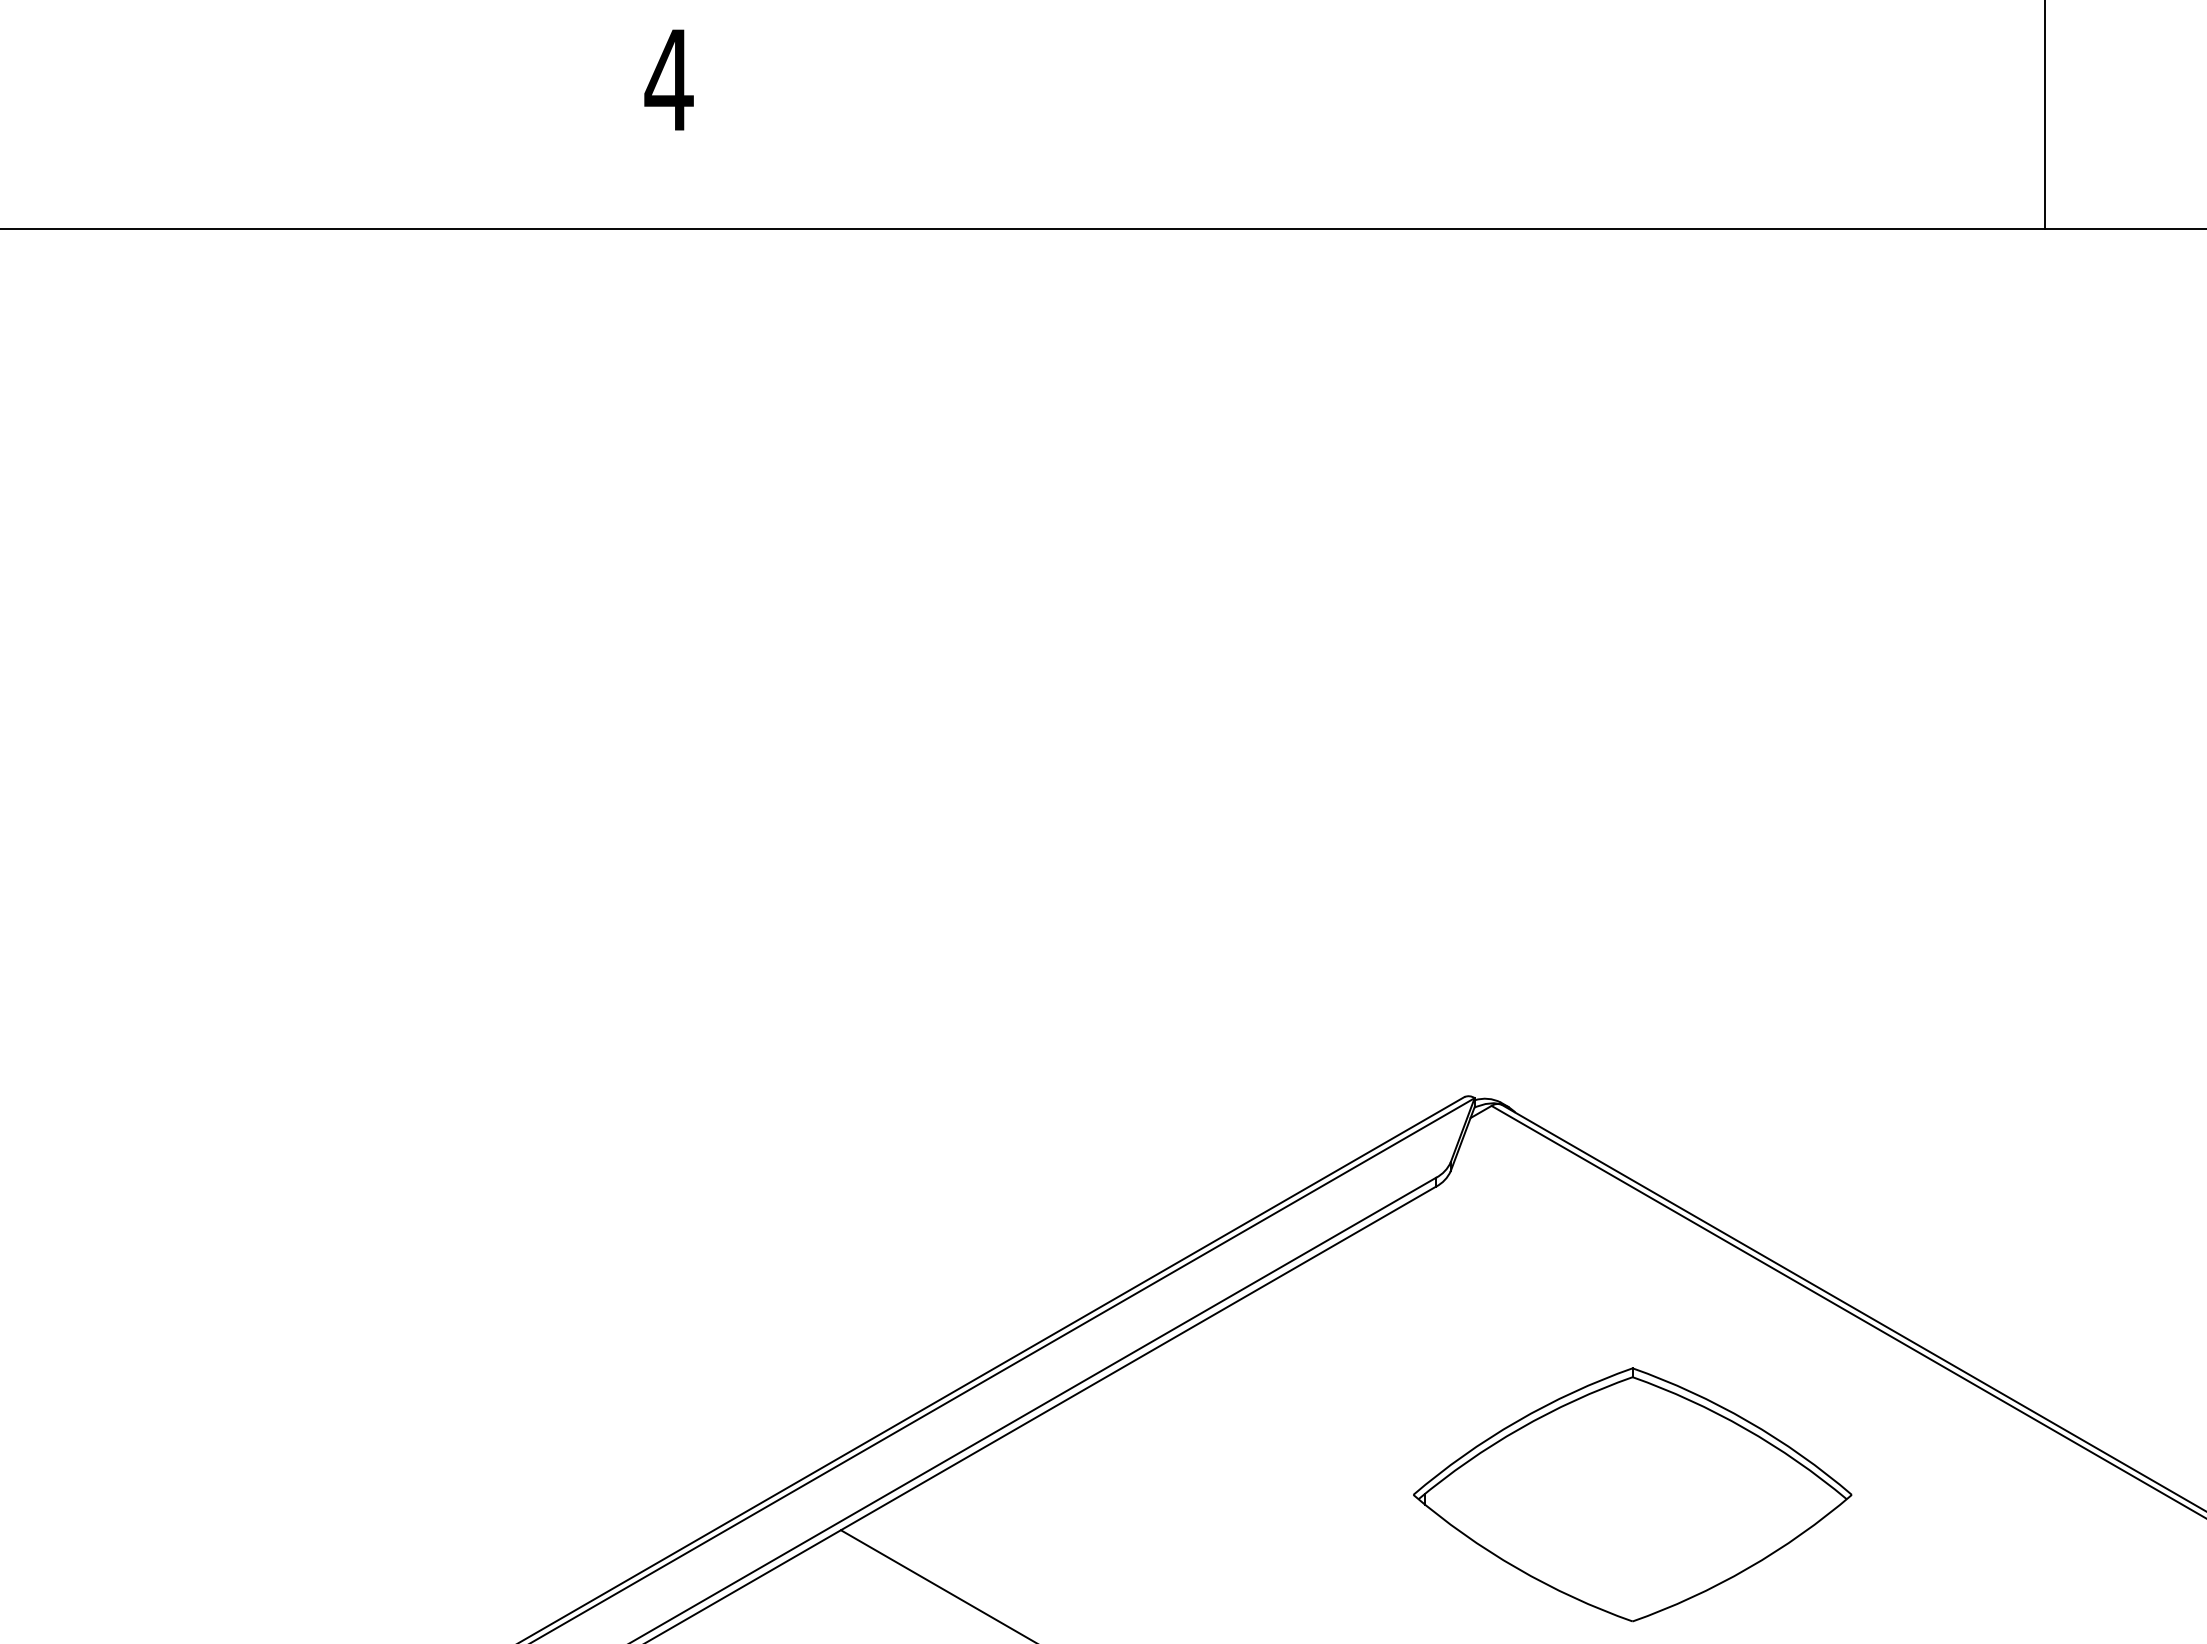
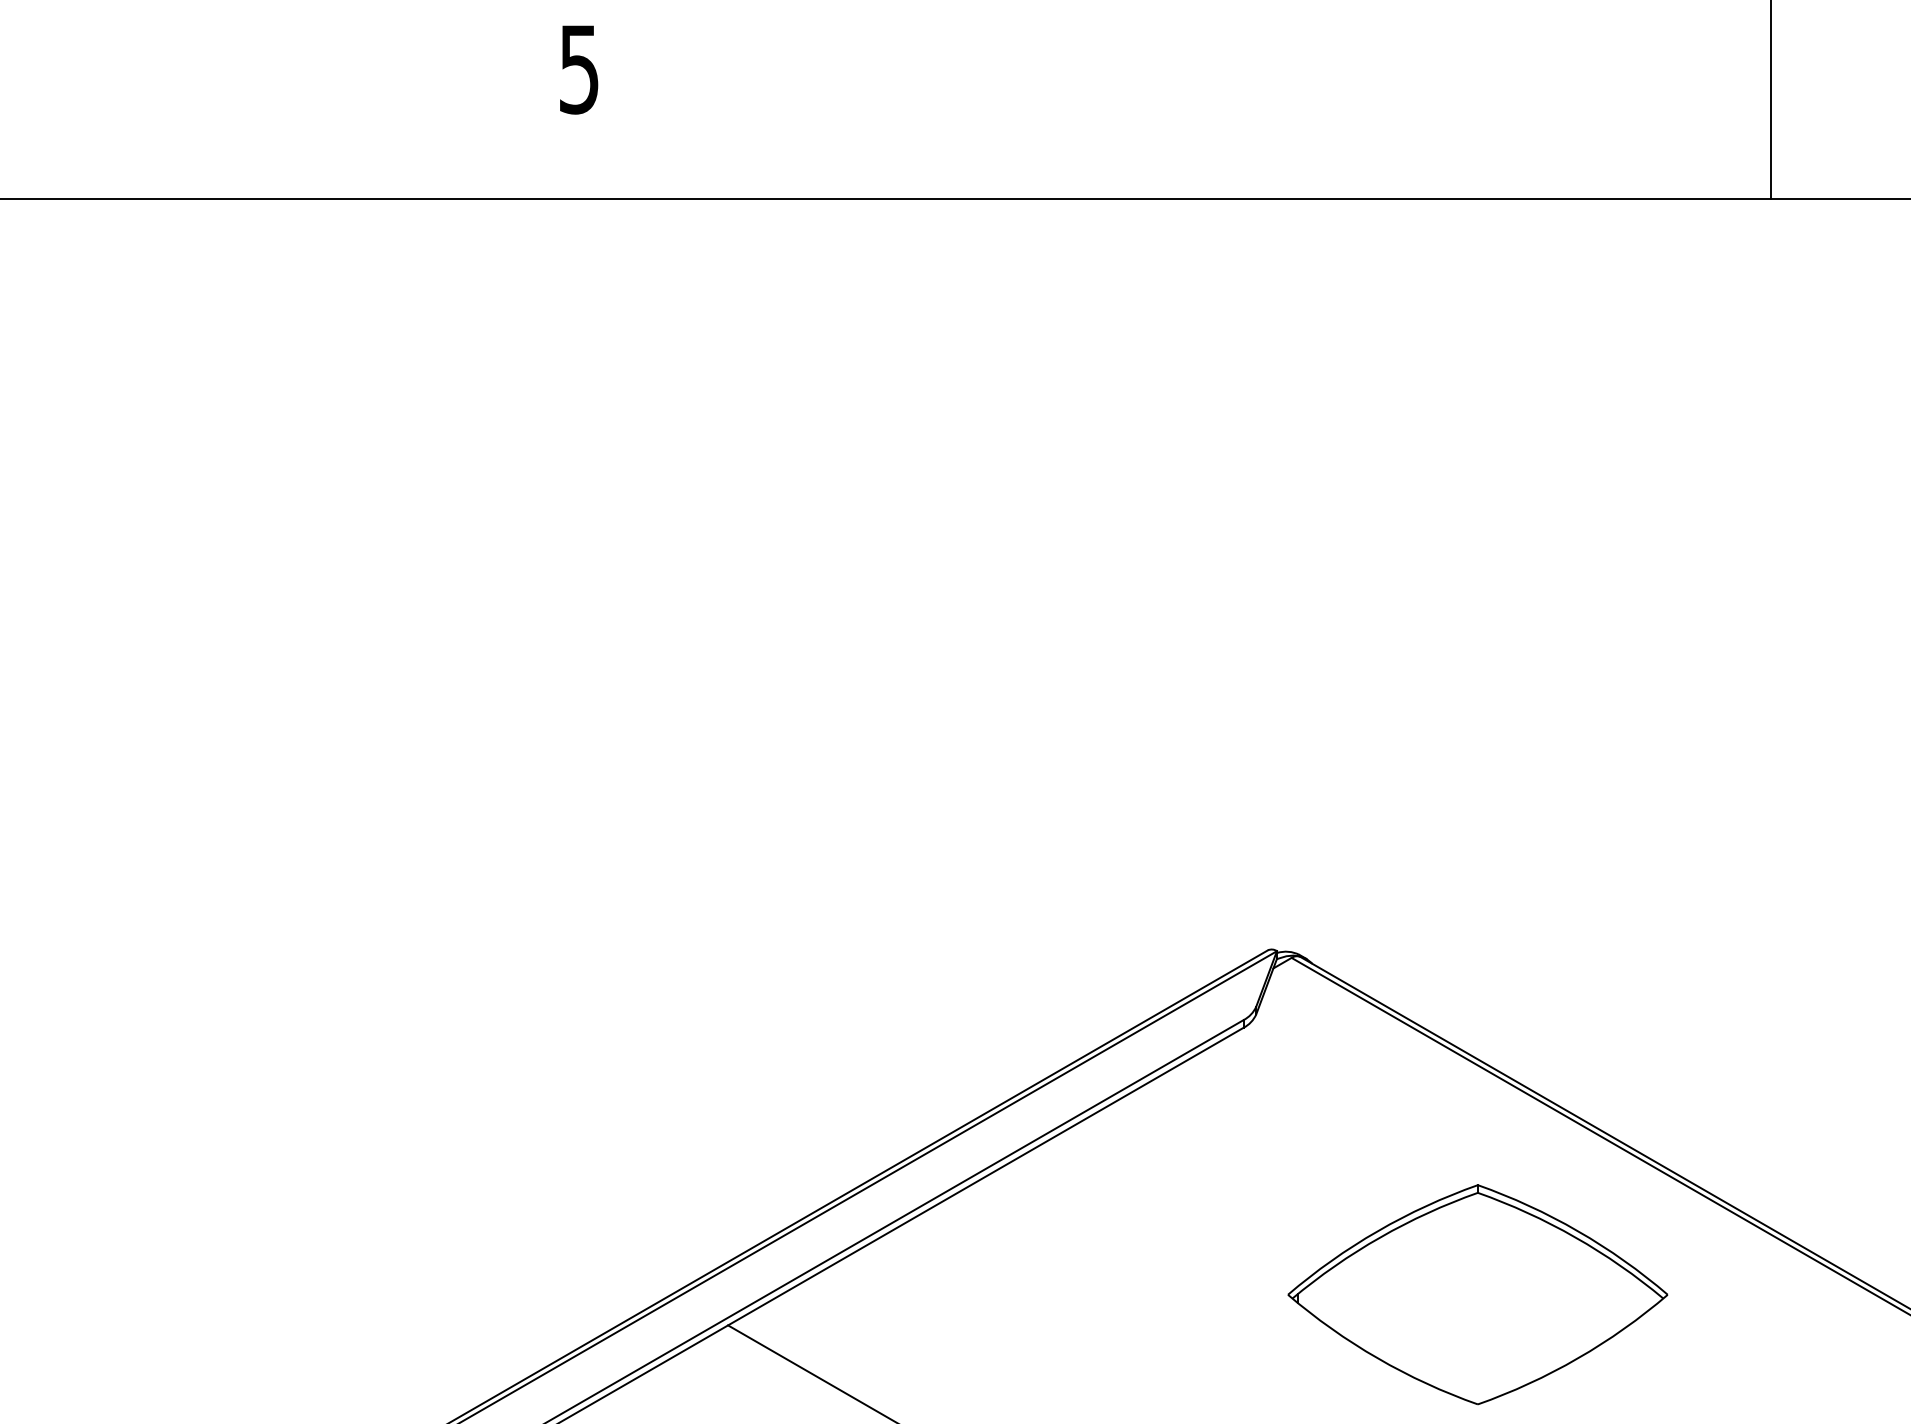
text: (668, 80) -> (578, 69), 4 -> 5
part: (1632, 1494) -> (1477, 1294), moved

